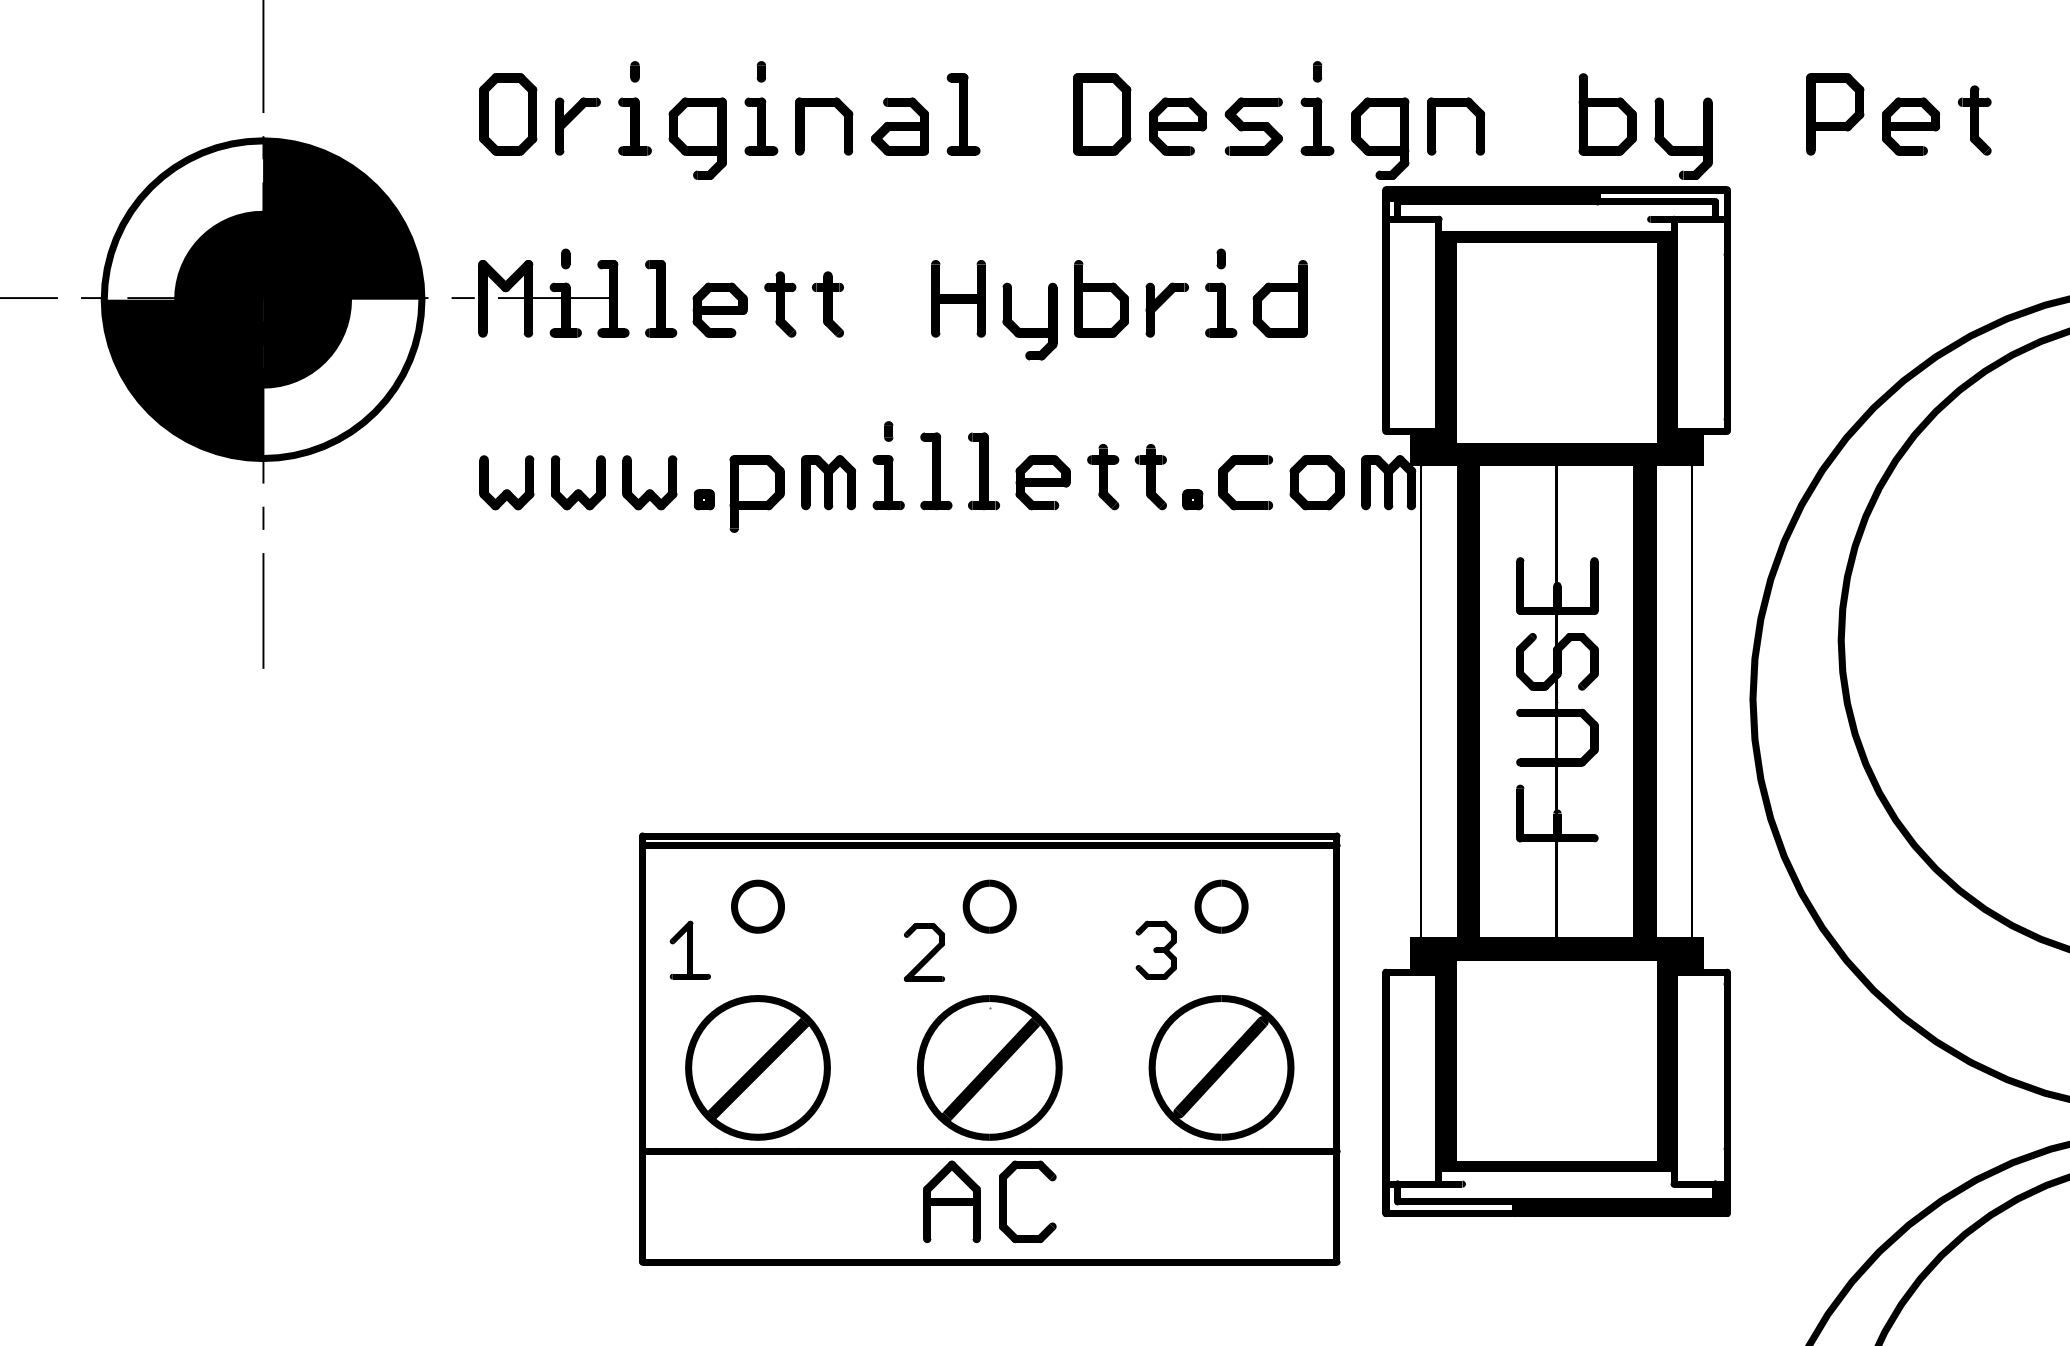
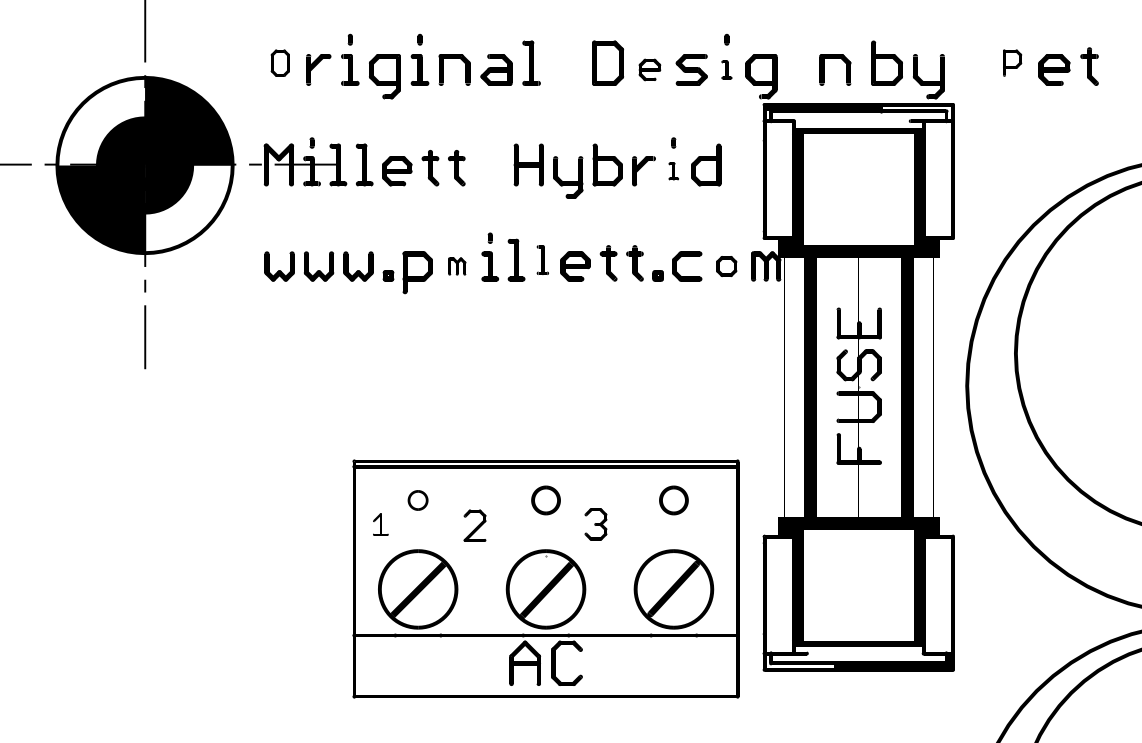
part: (1456, 105) -> (835, 58), moved
part: (508, 113) -> (280, 62), size x0.6
part: (1835, 113) -> (1012, 62), size x0.6
part: (1177, 125) -> (649, 69), size x0.7
part: (1316, 125) -> (726, 69), size x0.6
part: (1220, 310) -> (673, 171), size x0.6
part: (983, 470) -> (542, 259), size x0.7
part: (829, 482) -> (457, 266), size x0.6
part: (1316, 482) -> (726, 266), size x0.7
part: (756, 906) -> (417, 500), size x0.7
part: (689, 950) -> (380, 524), size x0.7
part: (1155, 950) -> (595, 524), moved
part: (923, 952) -> (474, 525), moved

